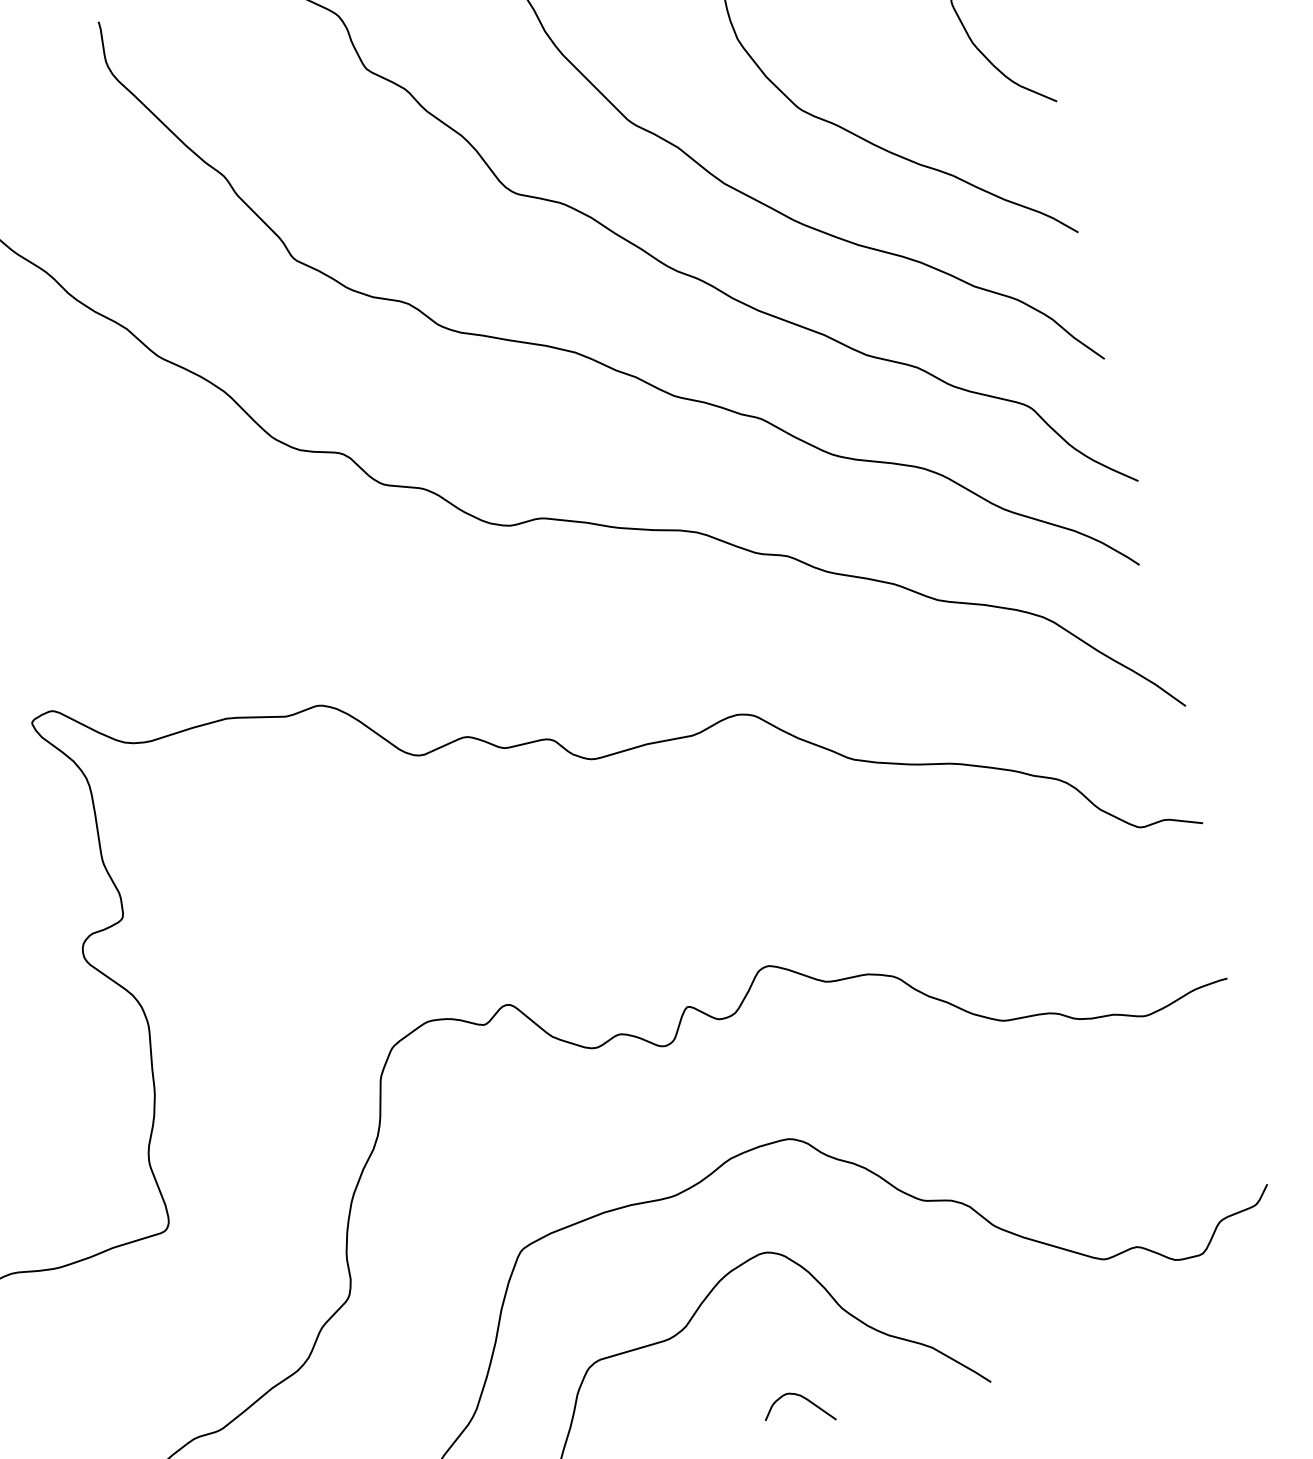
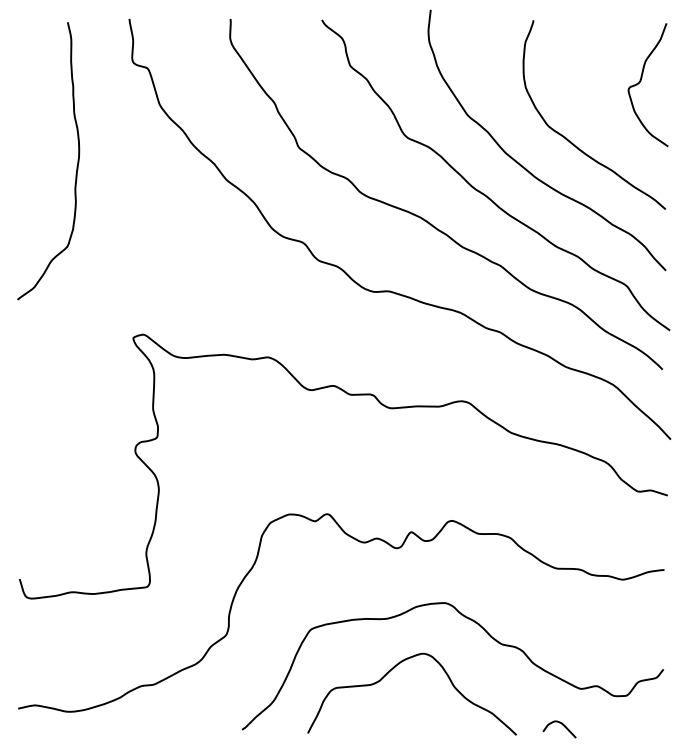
curve: (802, 1399) -> (562, 725), moved

